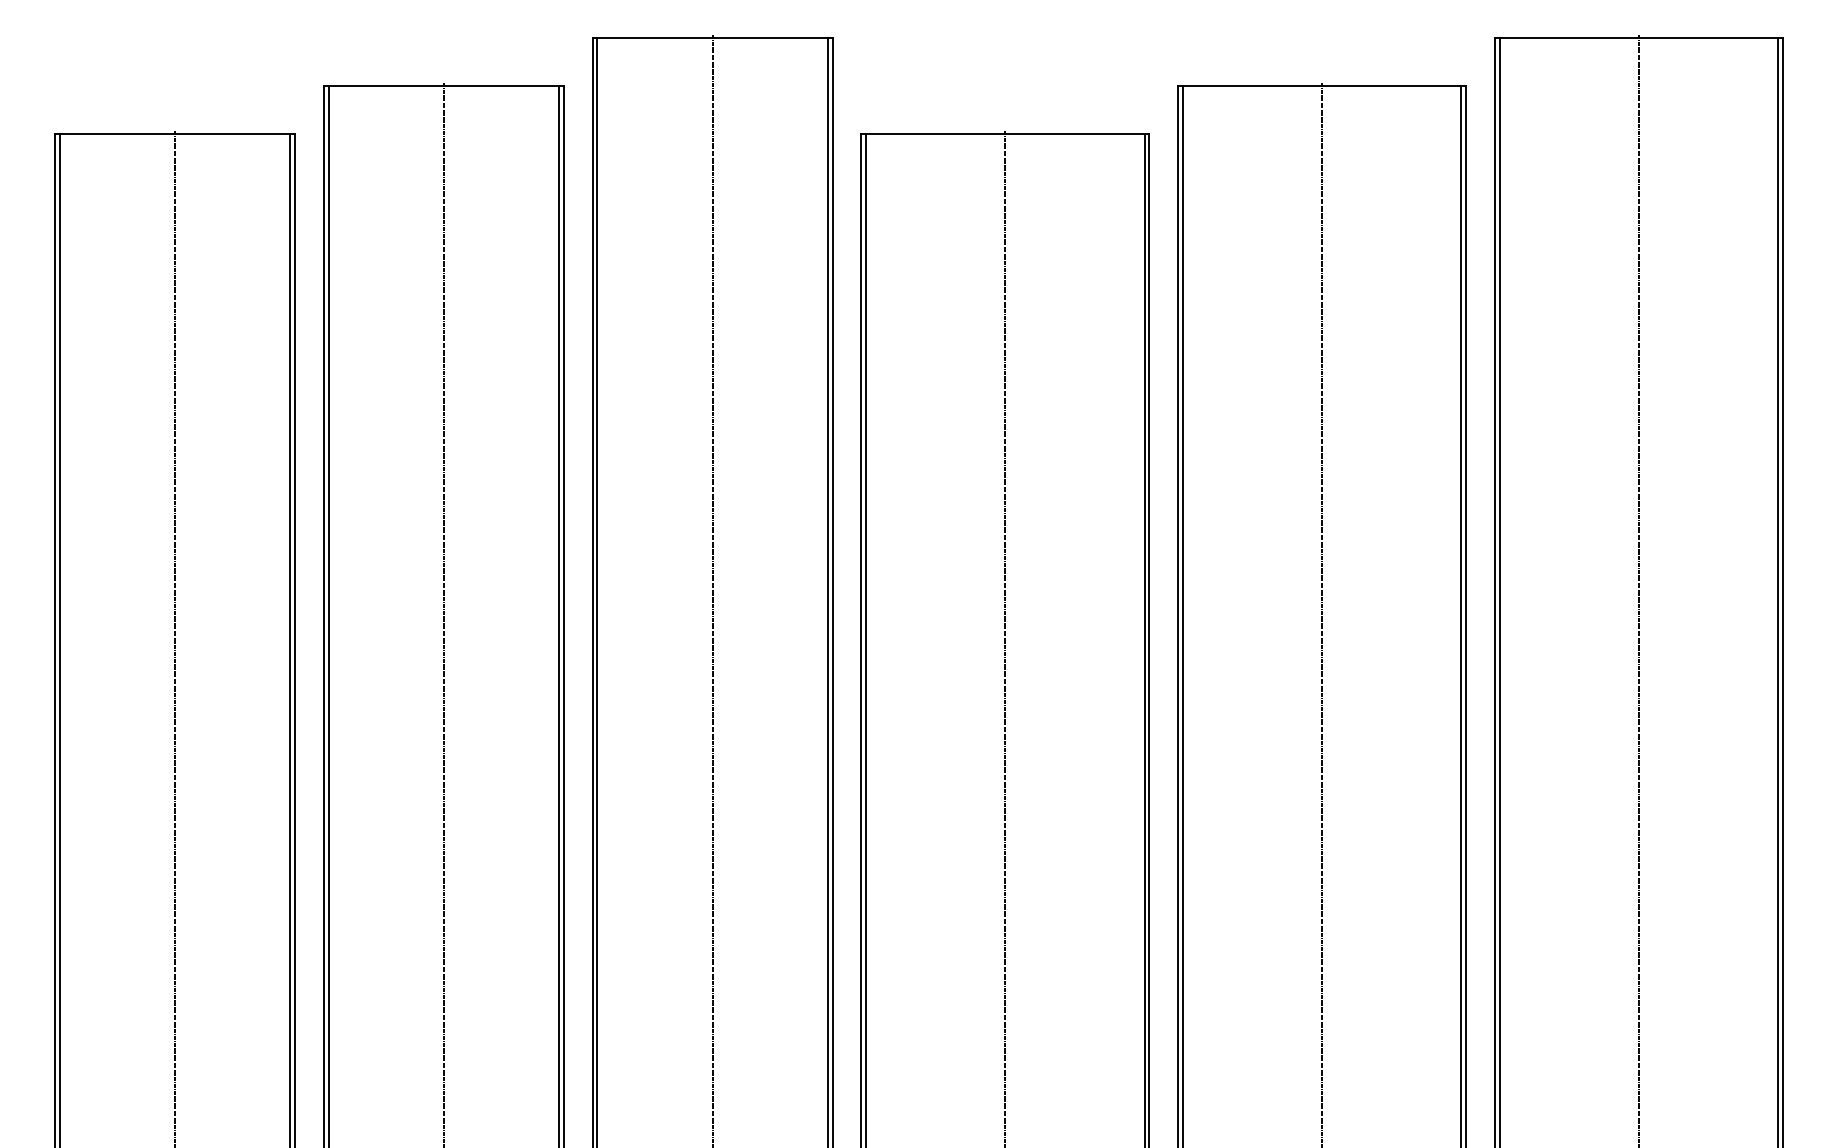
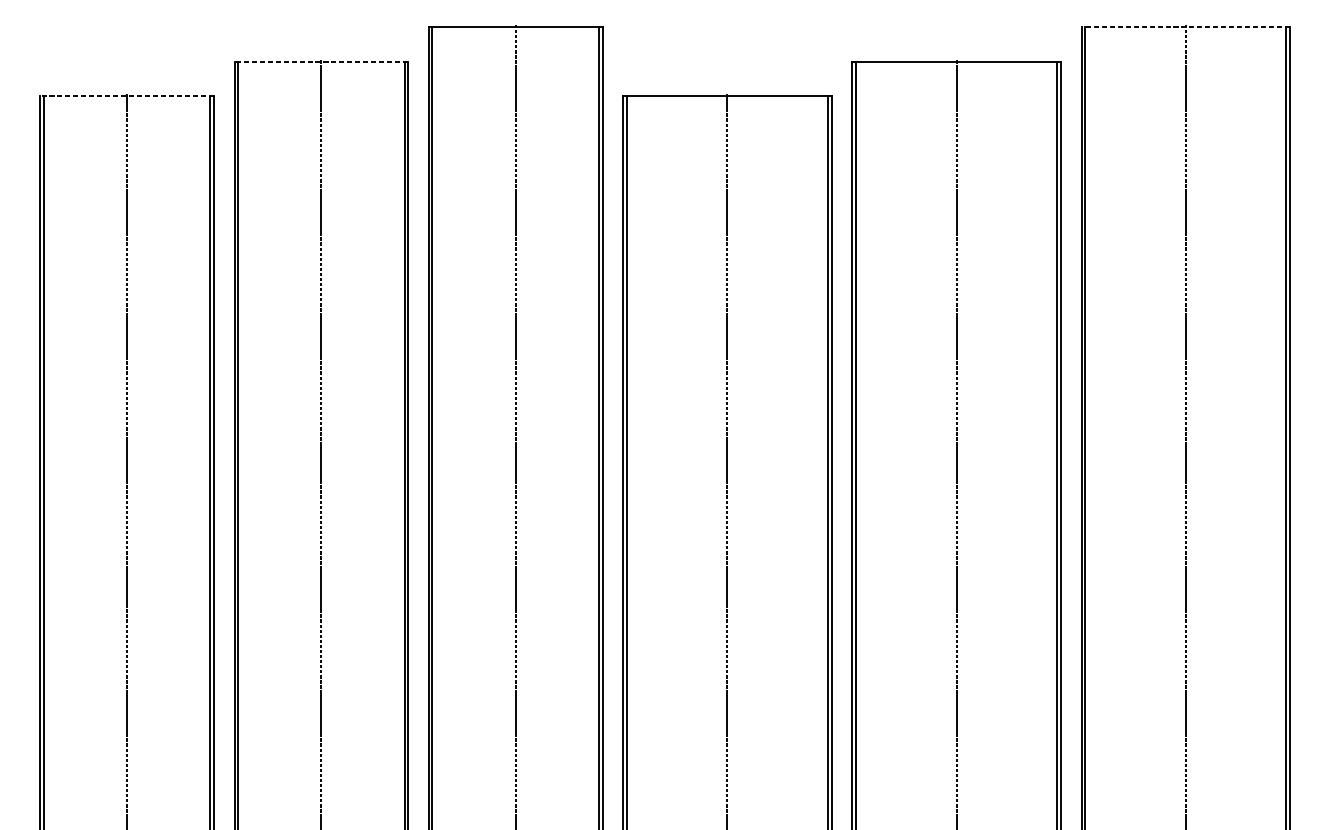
line: (1638, 37) -> (1185, 26), solid -> dashed
line: (443, 85) -> (321, 61), solid -> dashed
line: (175, 133) -> (127, 96), solid -> dashed

